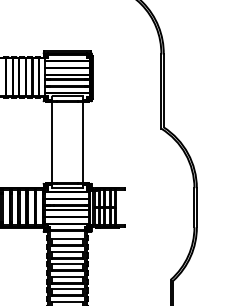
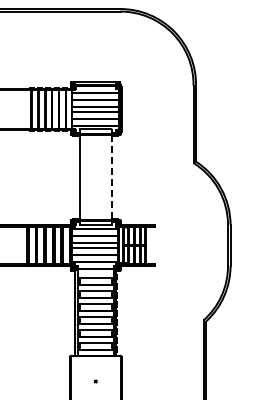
line: (82, 142) -> (111, 177), solid -> dashed

